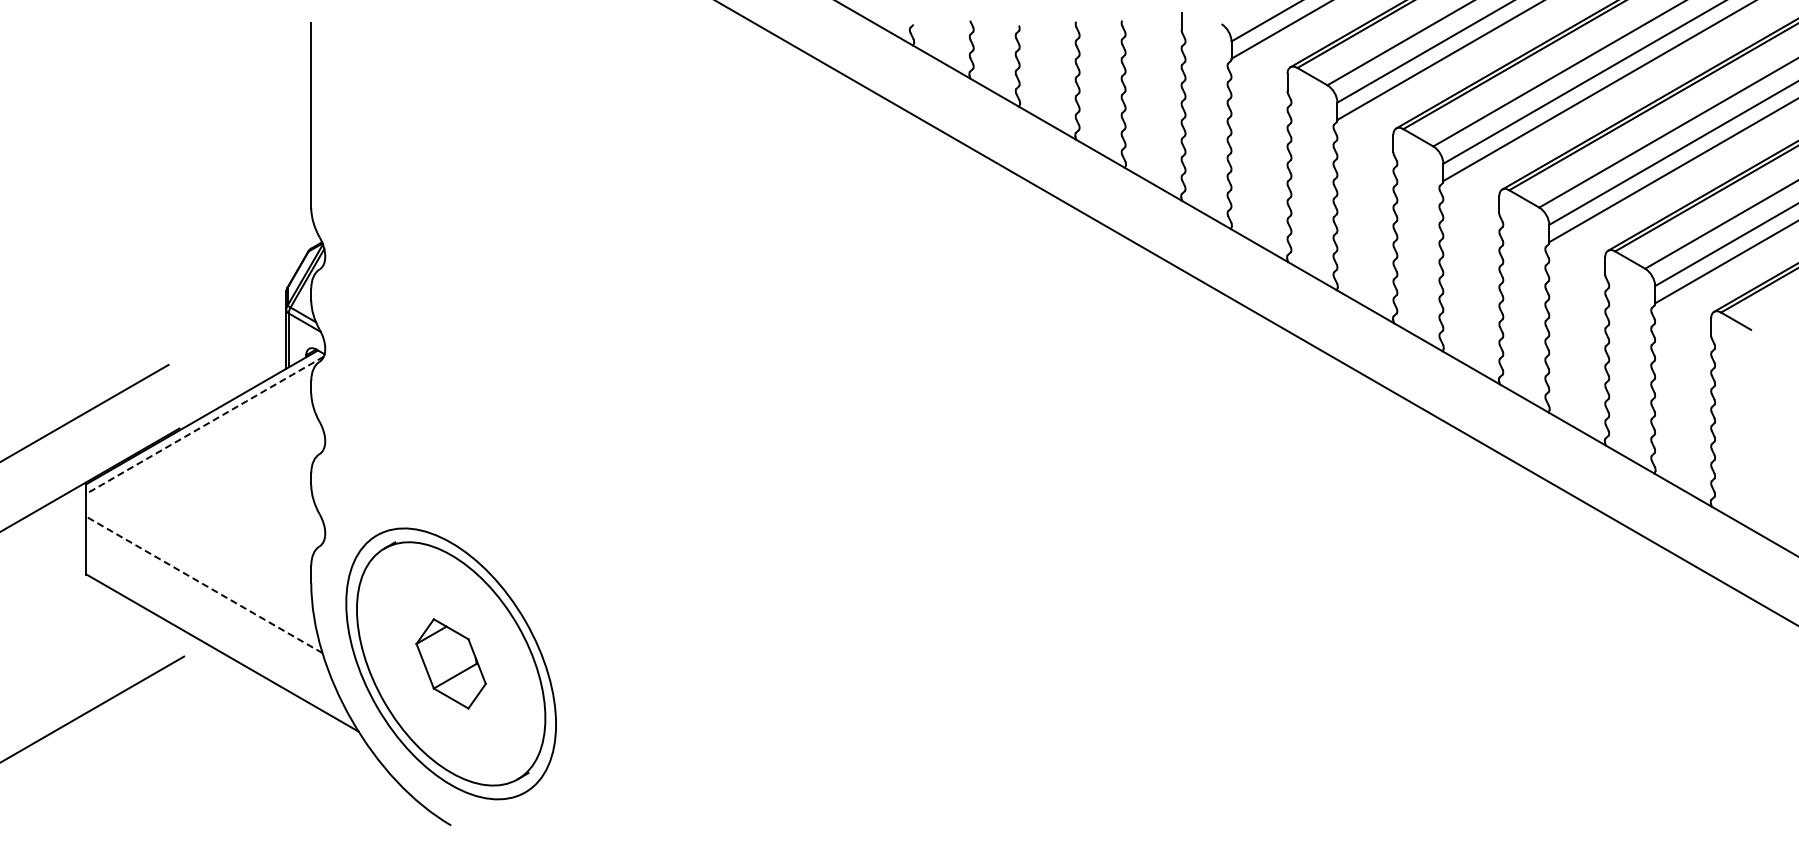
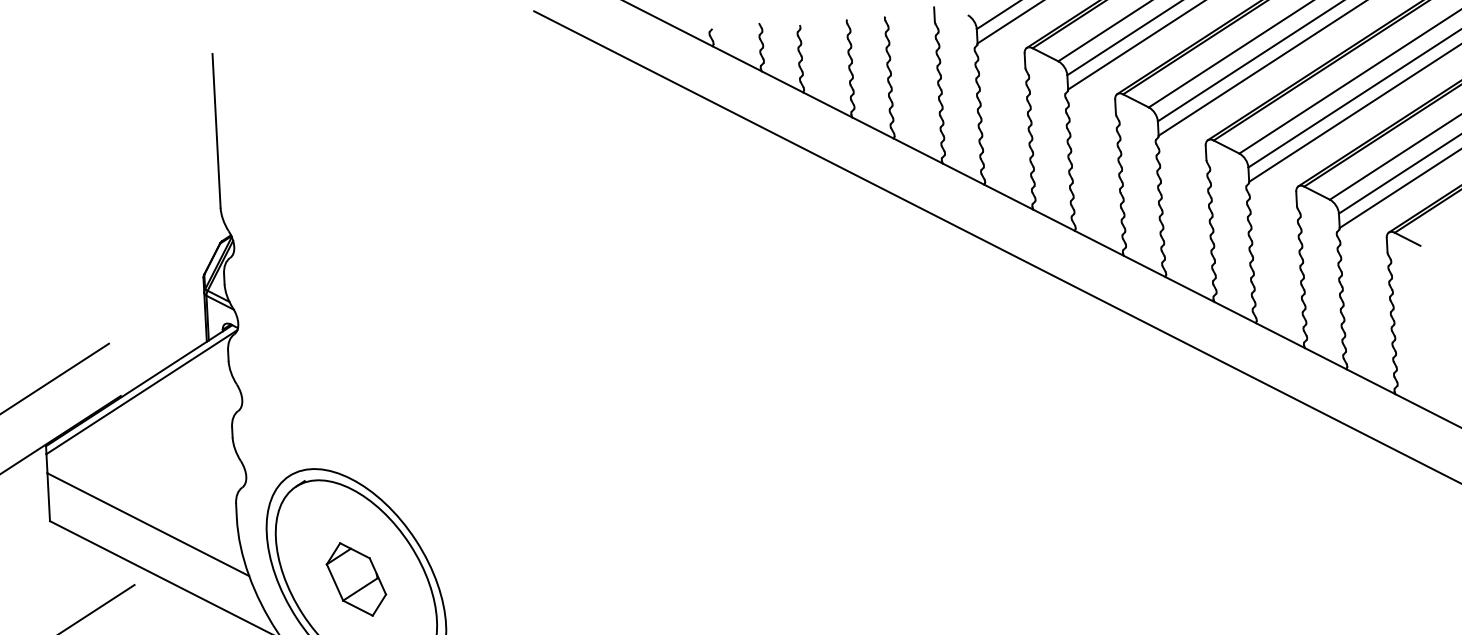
line: (204, 425) -> (141, 392), dashed -> solid
line: (204, 584) -> (148, 524), dashed -> solid

